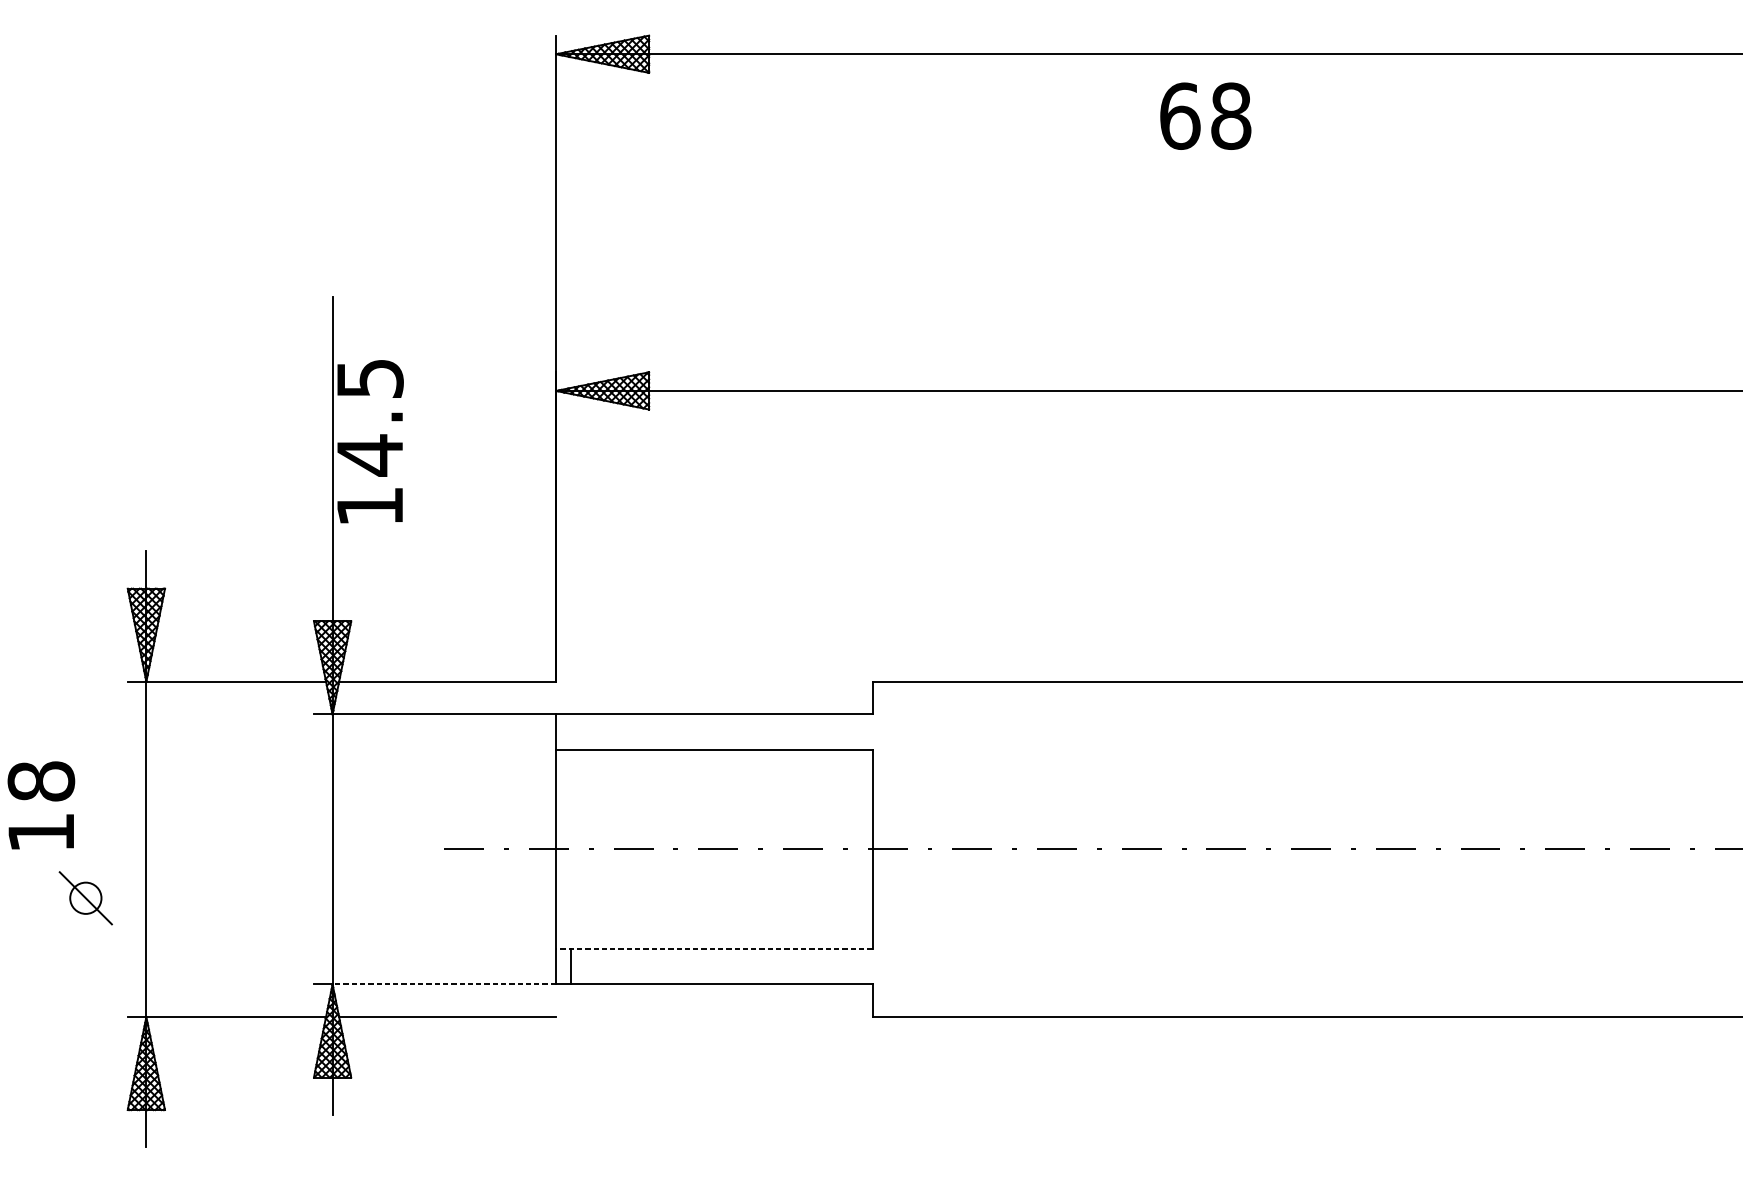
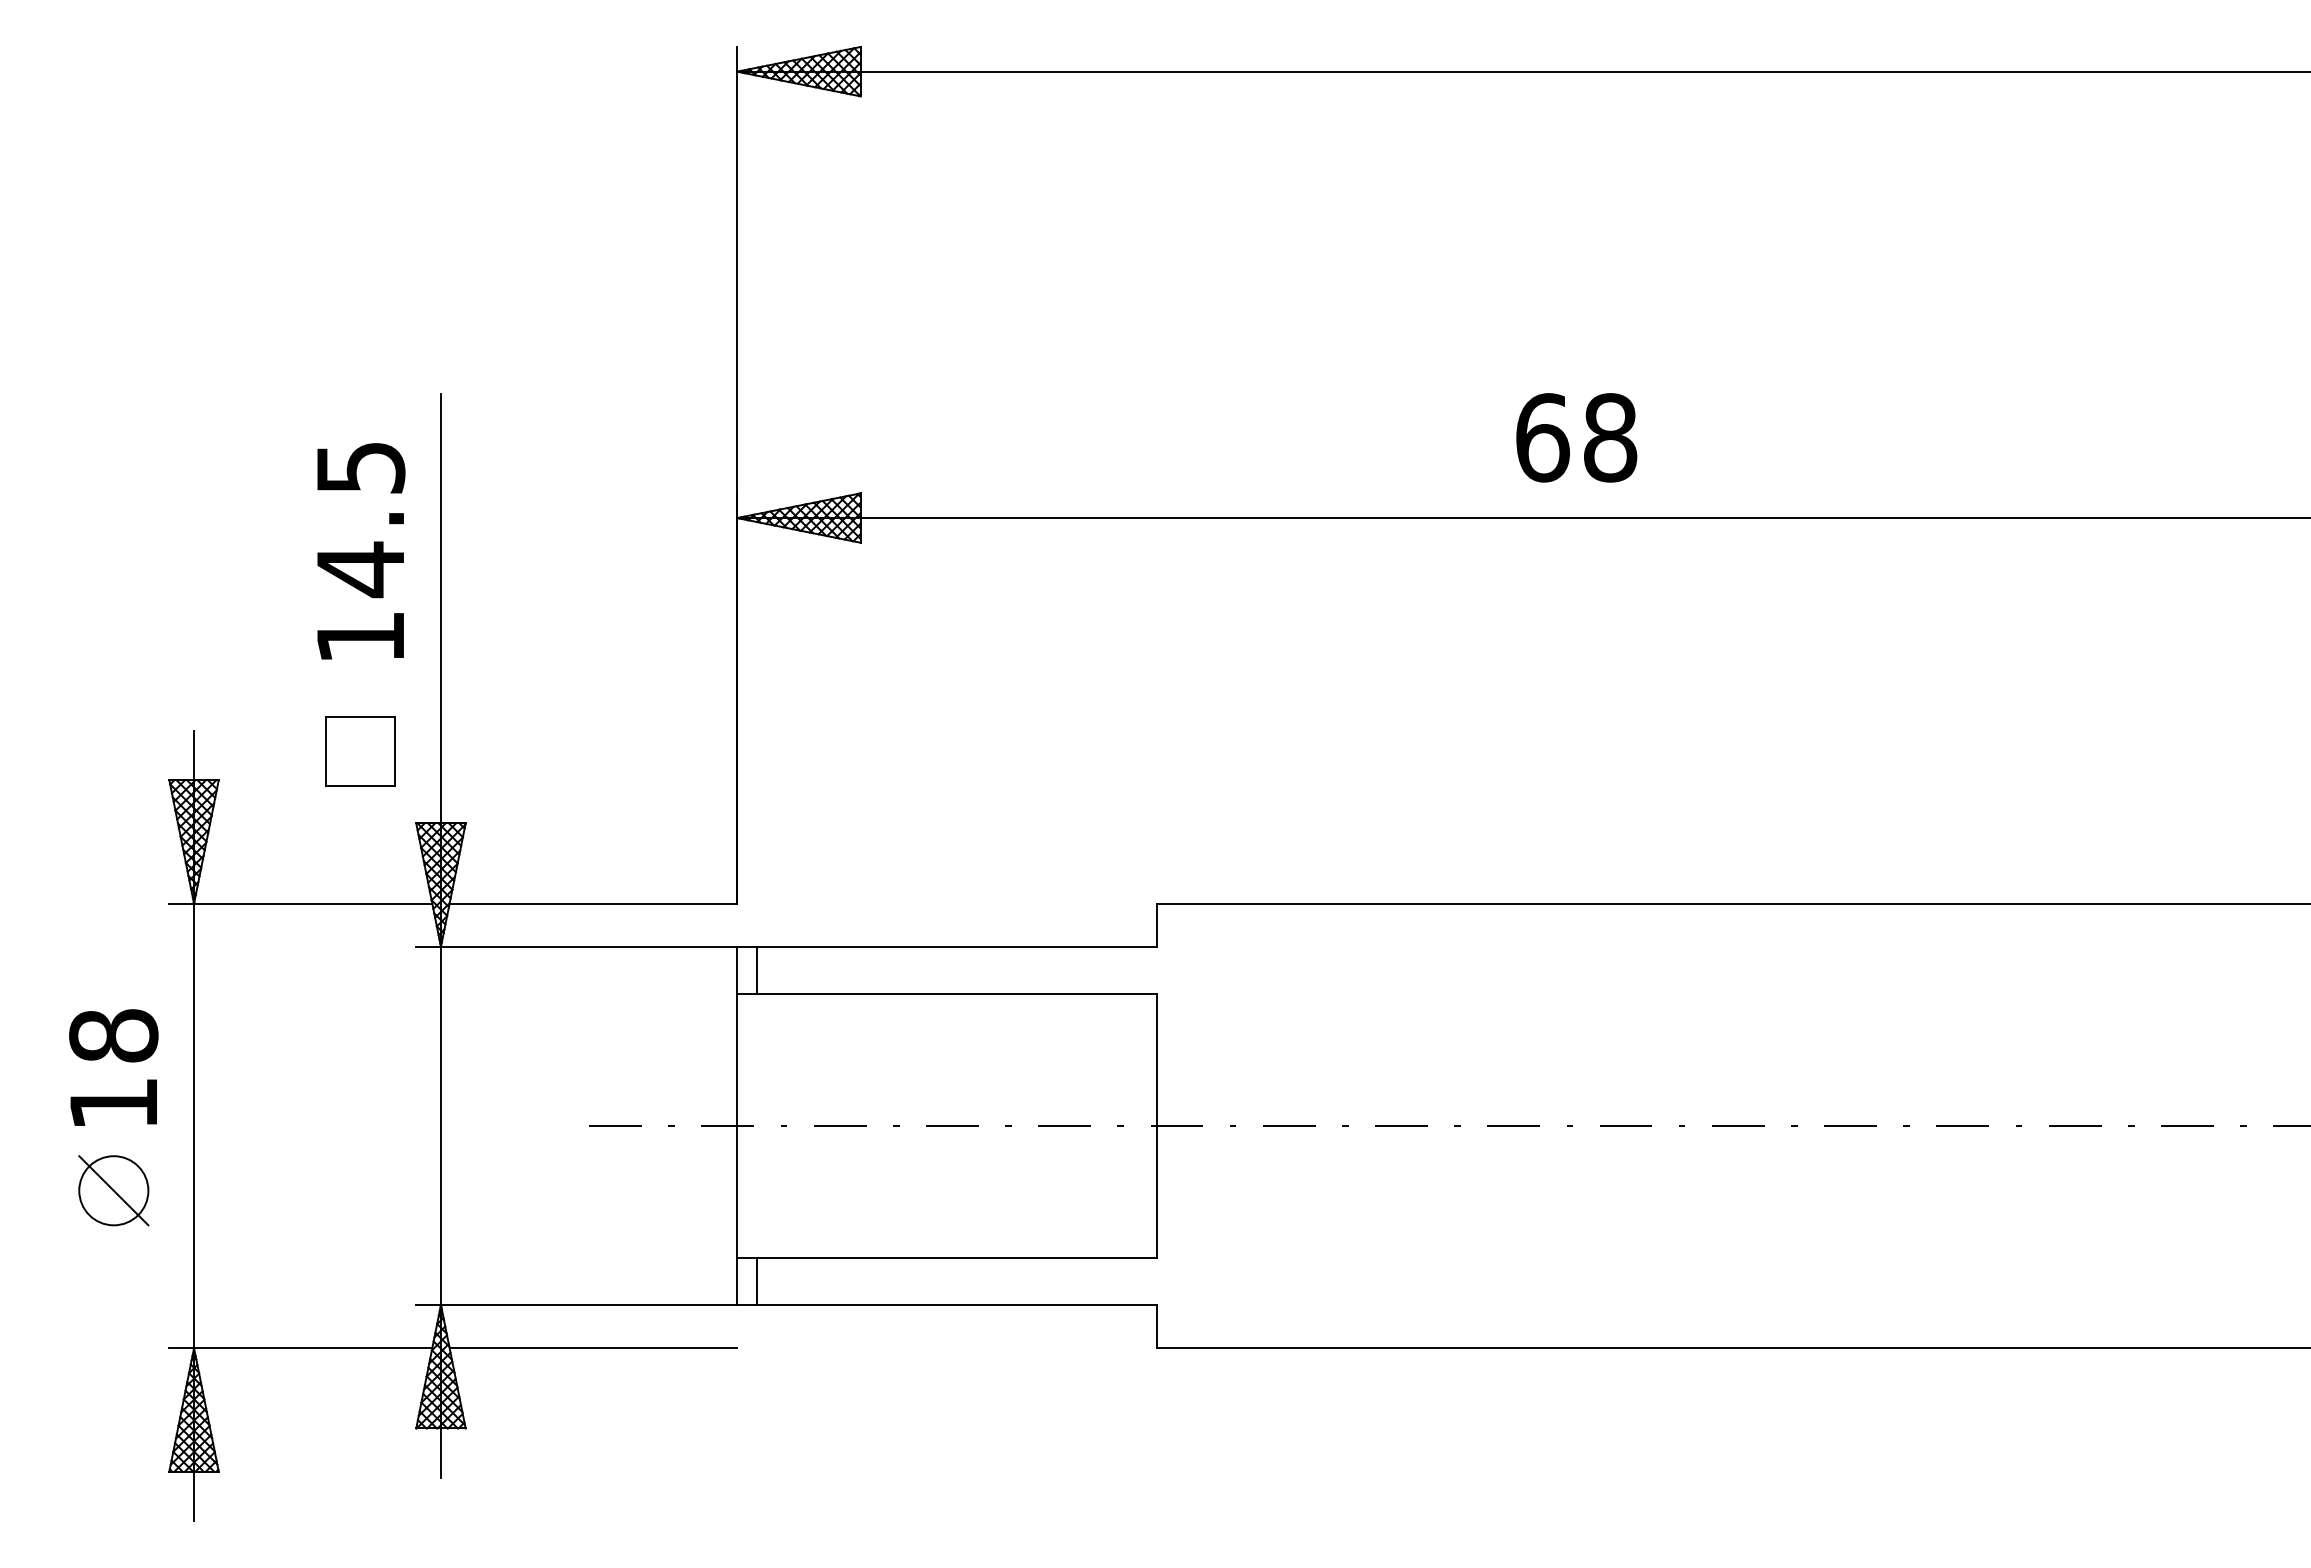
text: (1205, 115) -> (1576, 437), moved
text: (370, 441) -> (361, 551), moved
part: (271, 566) -> (360, 751), added
line: (571, 732) -> (757, 970), added
text: (41, 805) -> (113, 1067), moved
circle: (85, 898) -> (113, 1190), size x1.67
line: (714, 948) -> (947, 1257), dashed -> solid
line: (443, 984) -> (588, 1304), dashed -> solid

